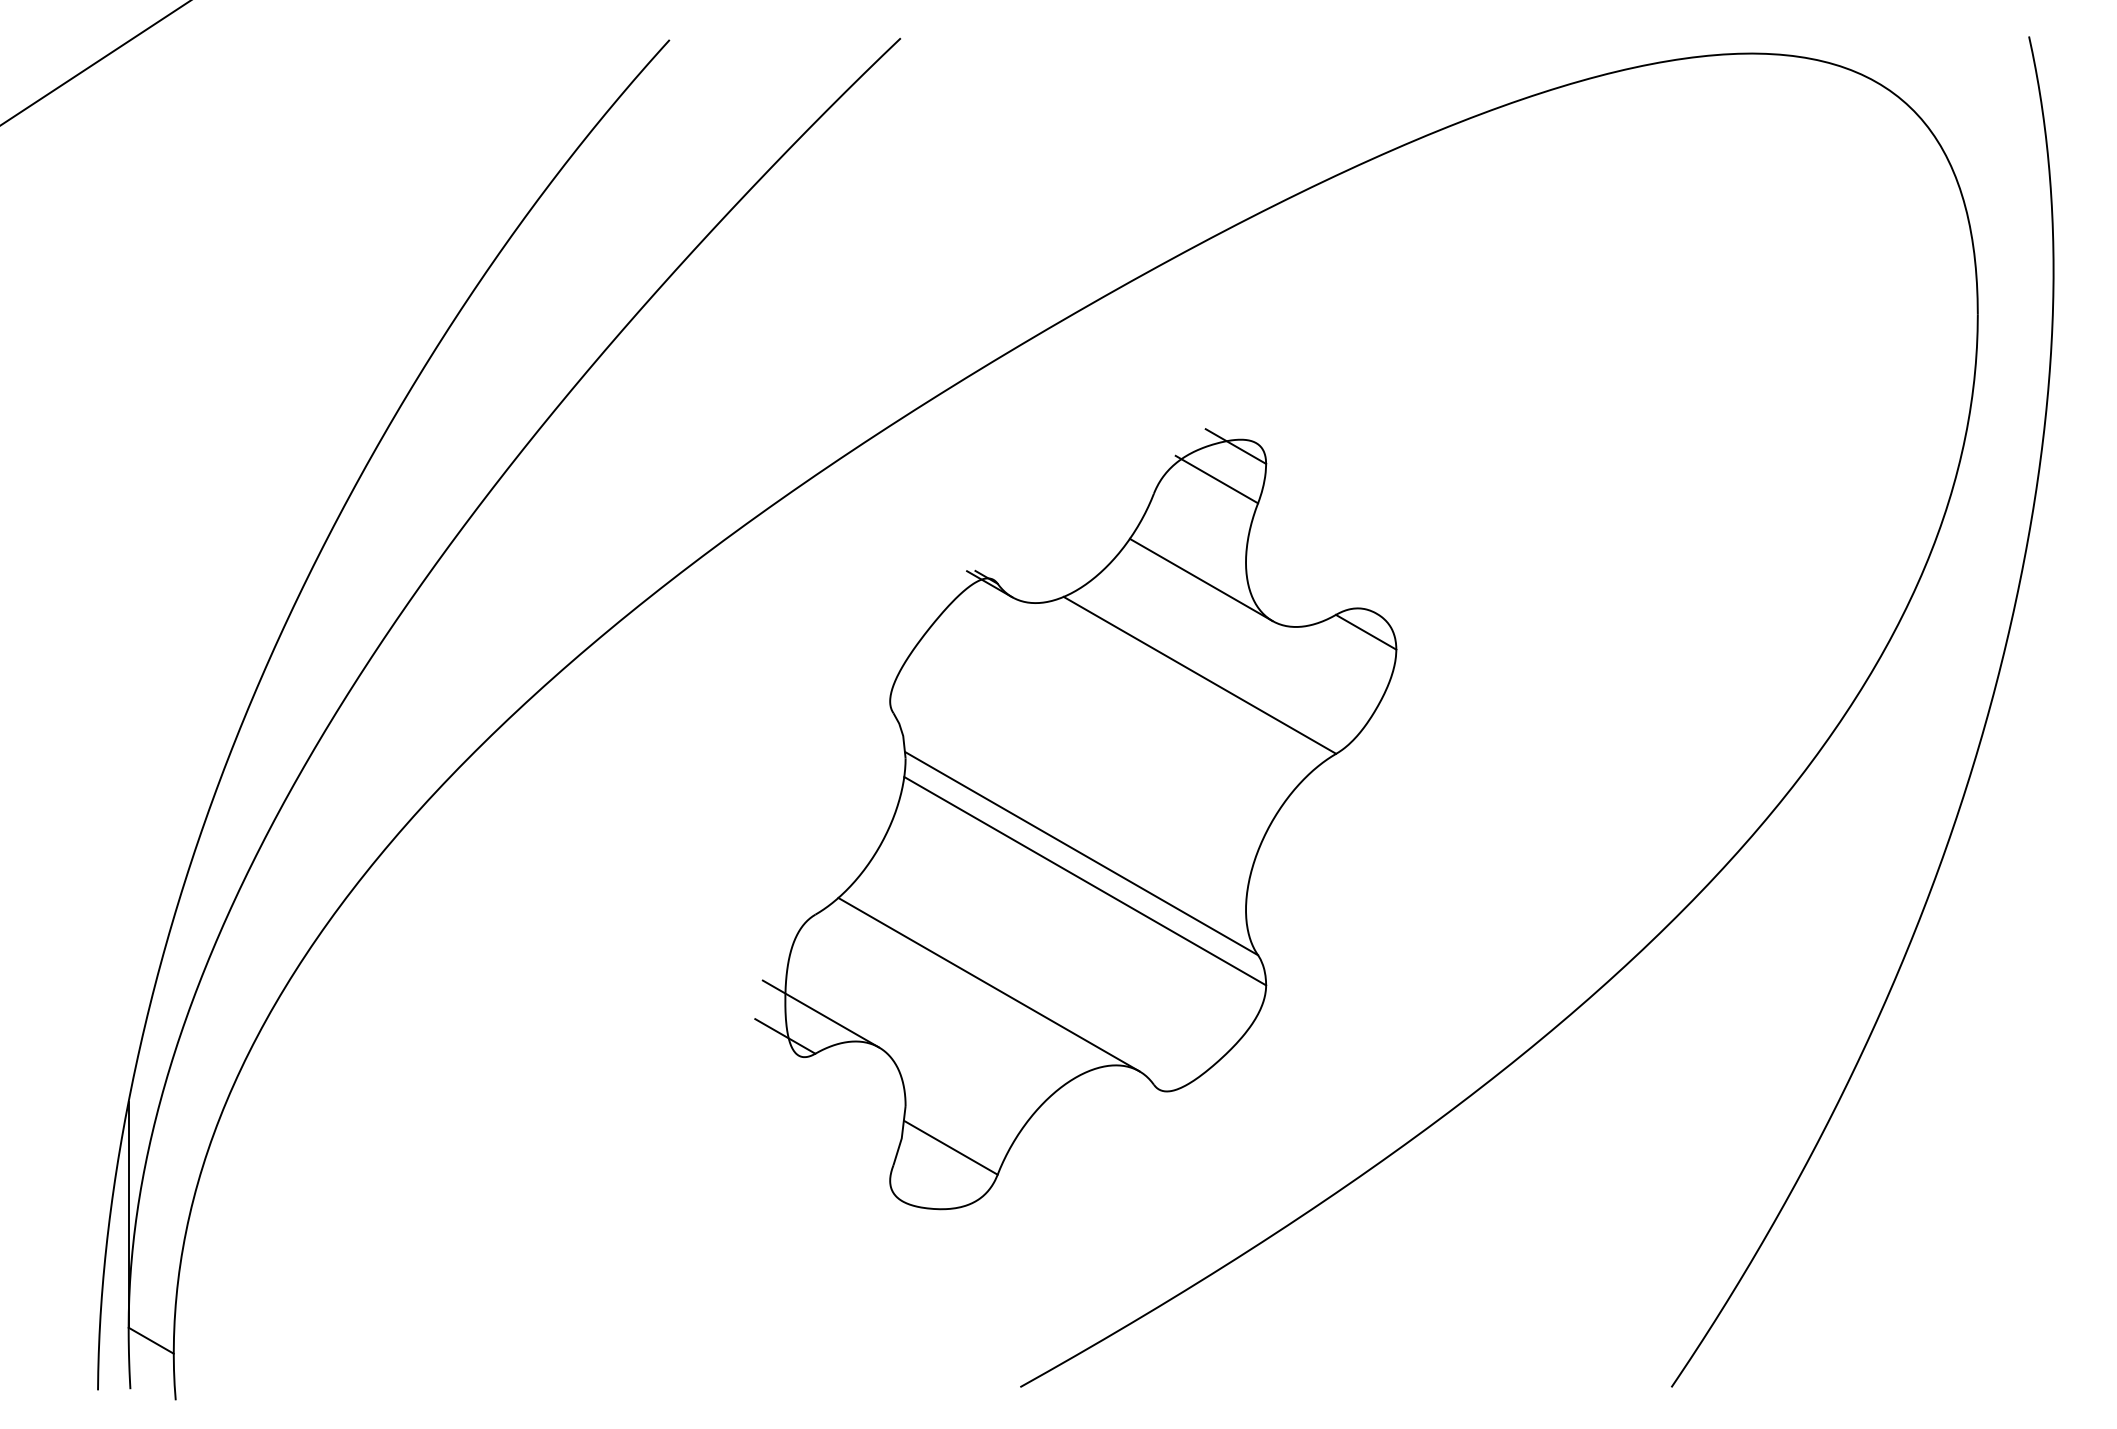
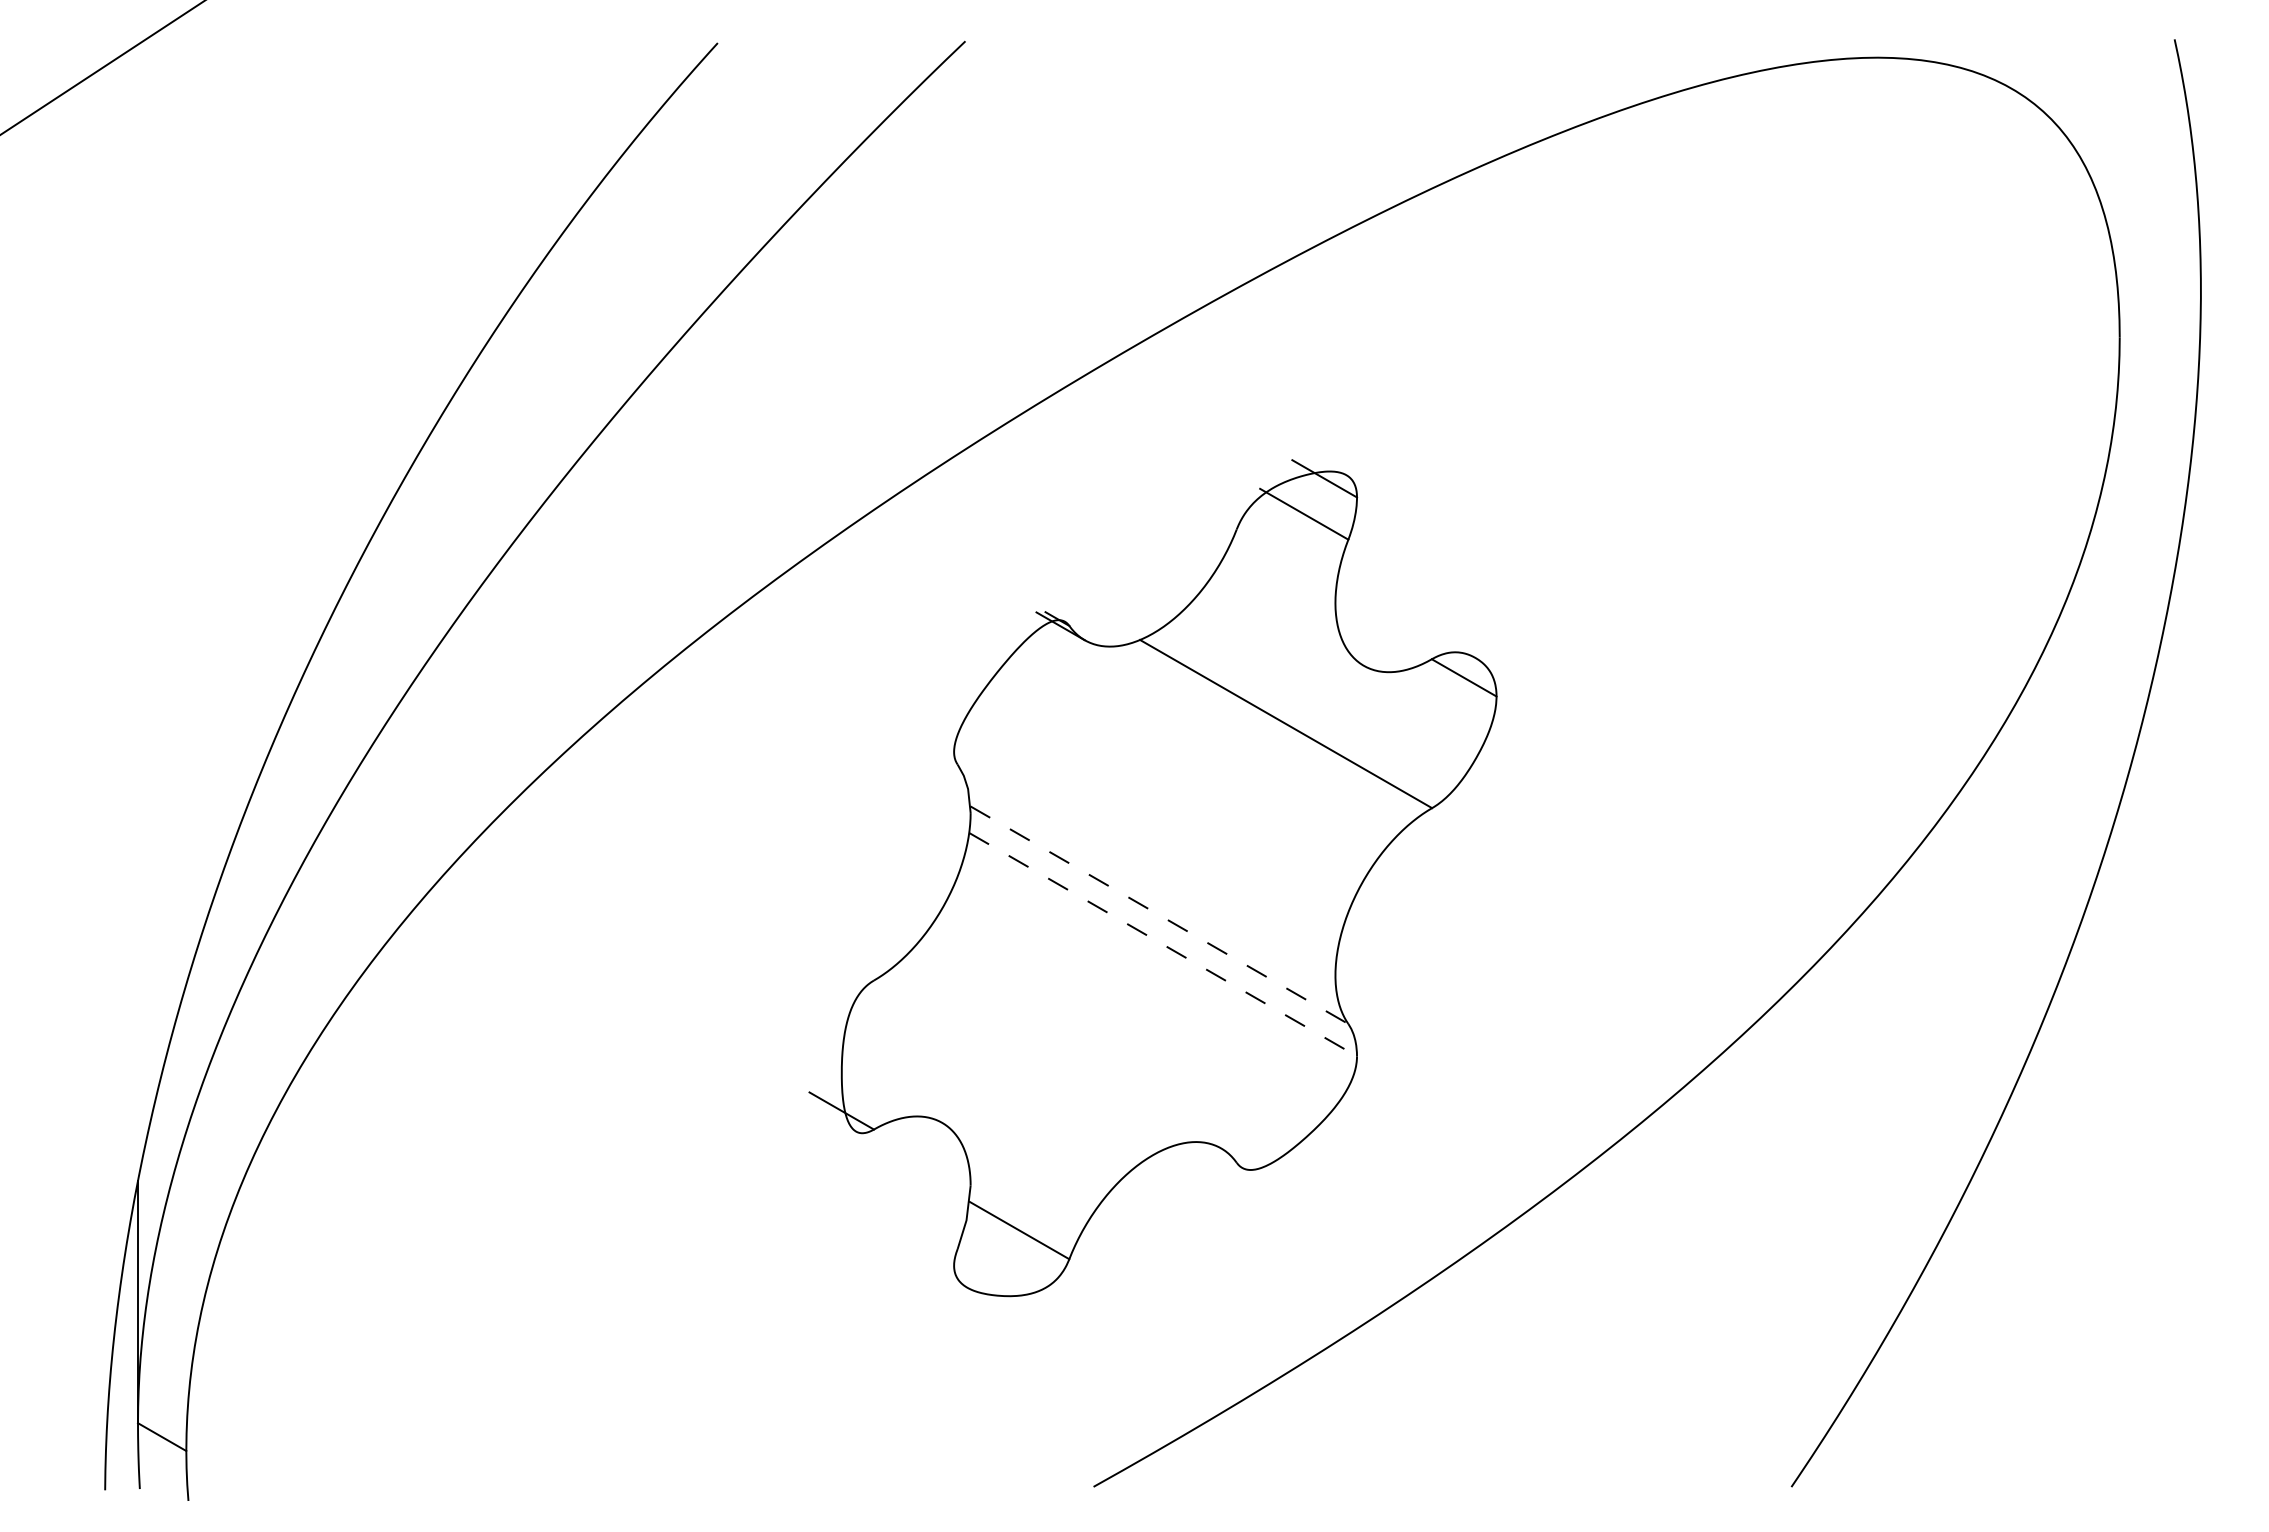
line: (1201, 579) -> (1287, 621), removed
line: (1081, 853) -> (1159, 915), solid -> dashed
line: (1085, 881) -> (1163, 944), solid -> dashed
line: (988, 984) -> (1059, 1055), removed
line: (820, 1013) -> (879, 1086), removed

